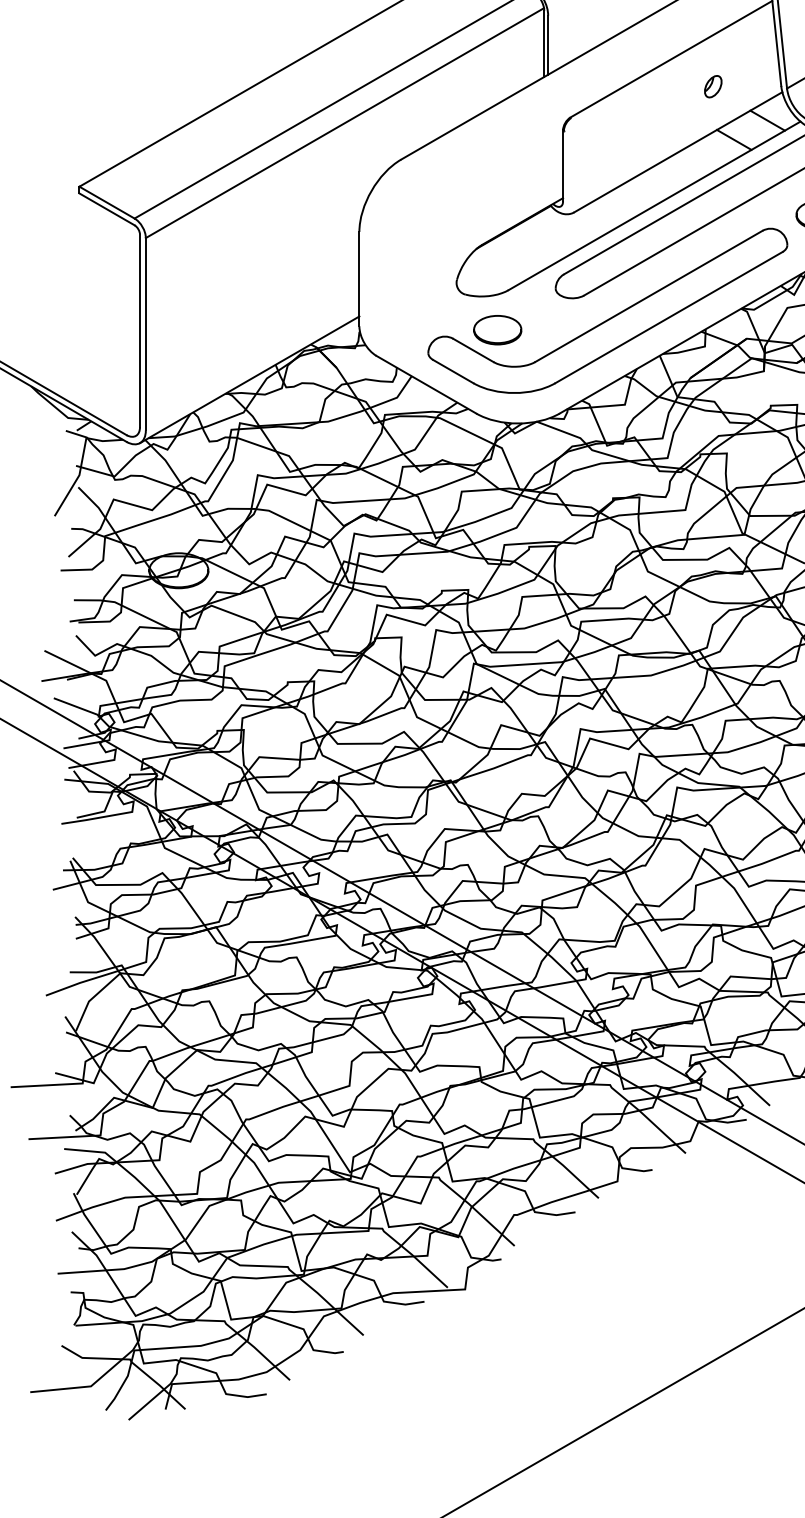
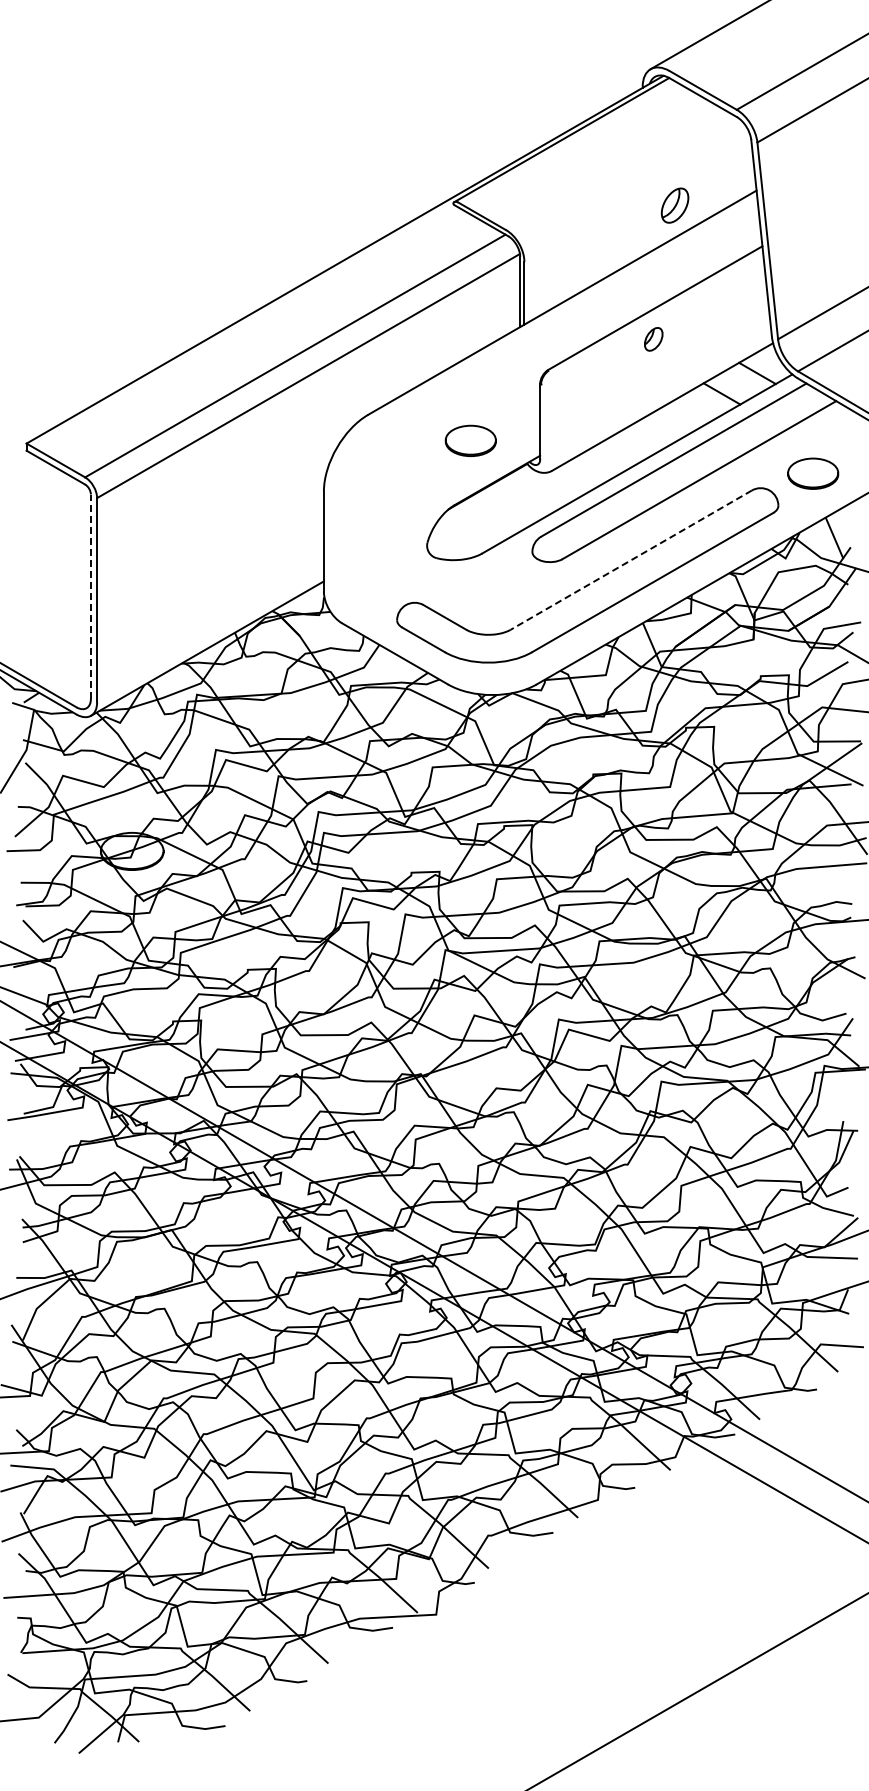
part: (713, 86) -> (653, 339), moved
line: (648, 296) -> (630, 560), solid -> dashed
part: (497, 329) -> (470, 440), moved
line: (139, 330) -> (90, 596), solid -> dashed

